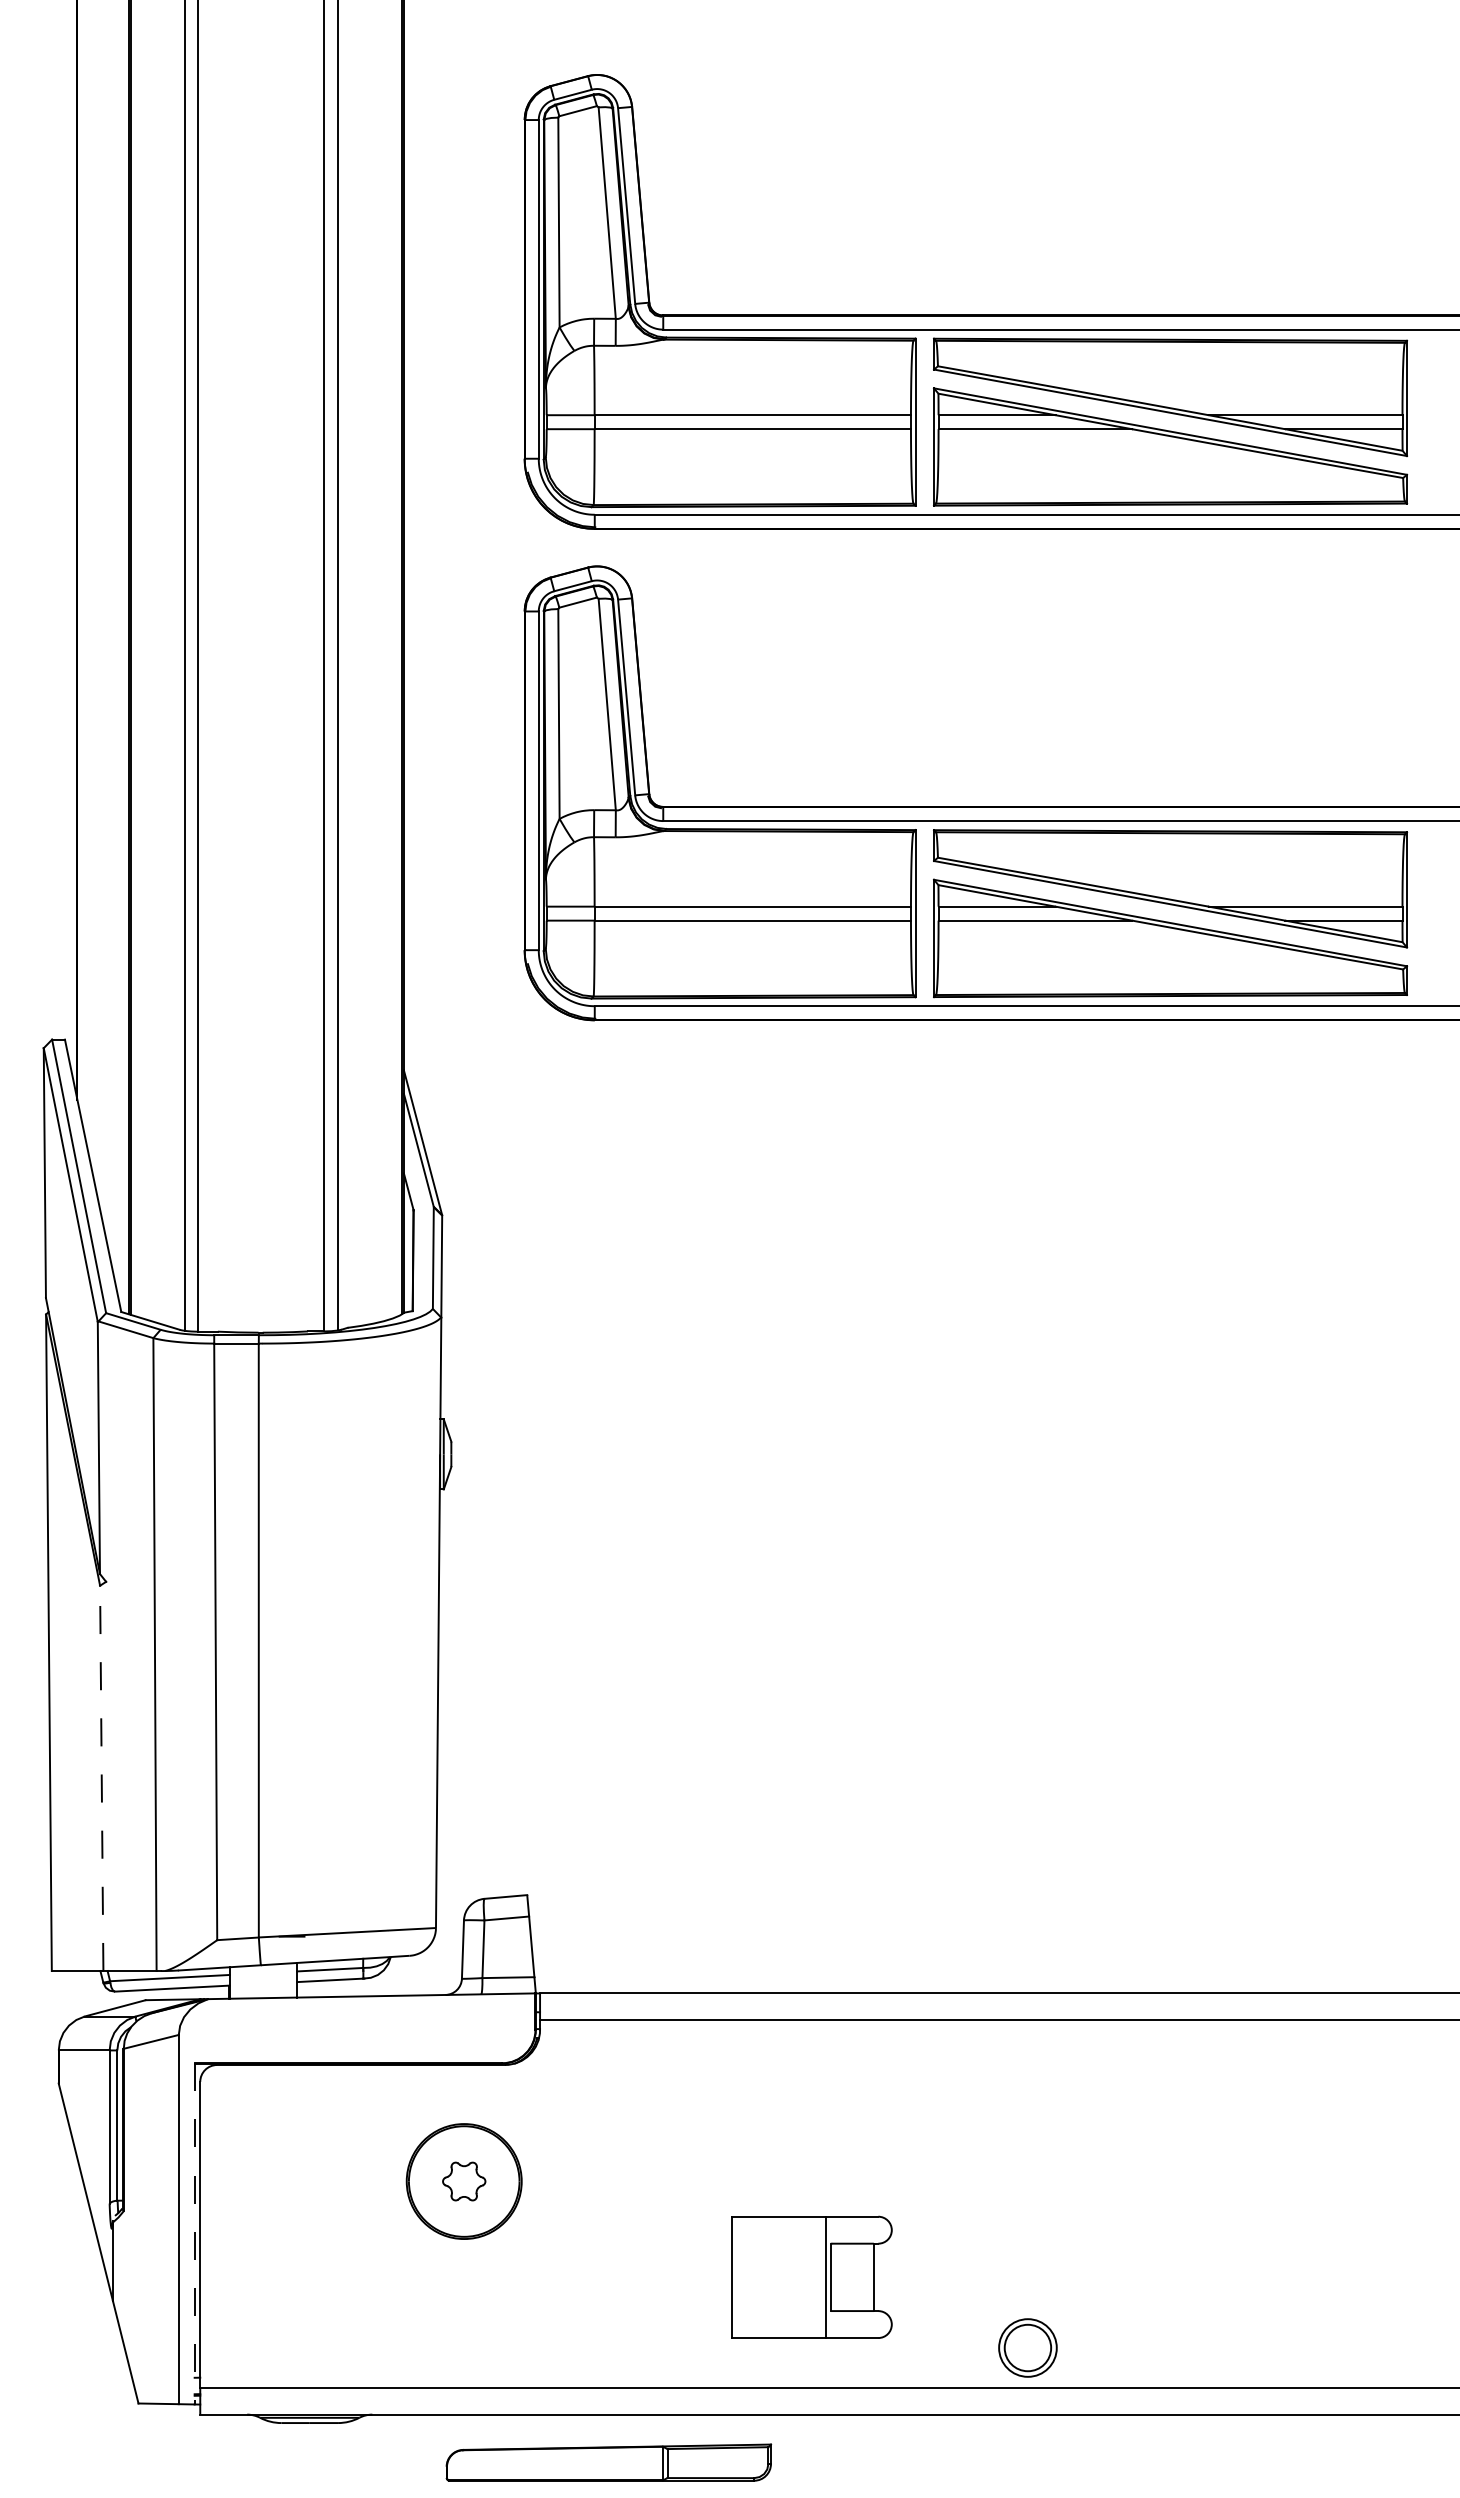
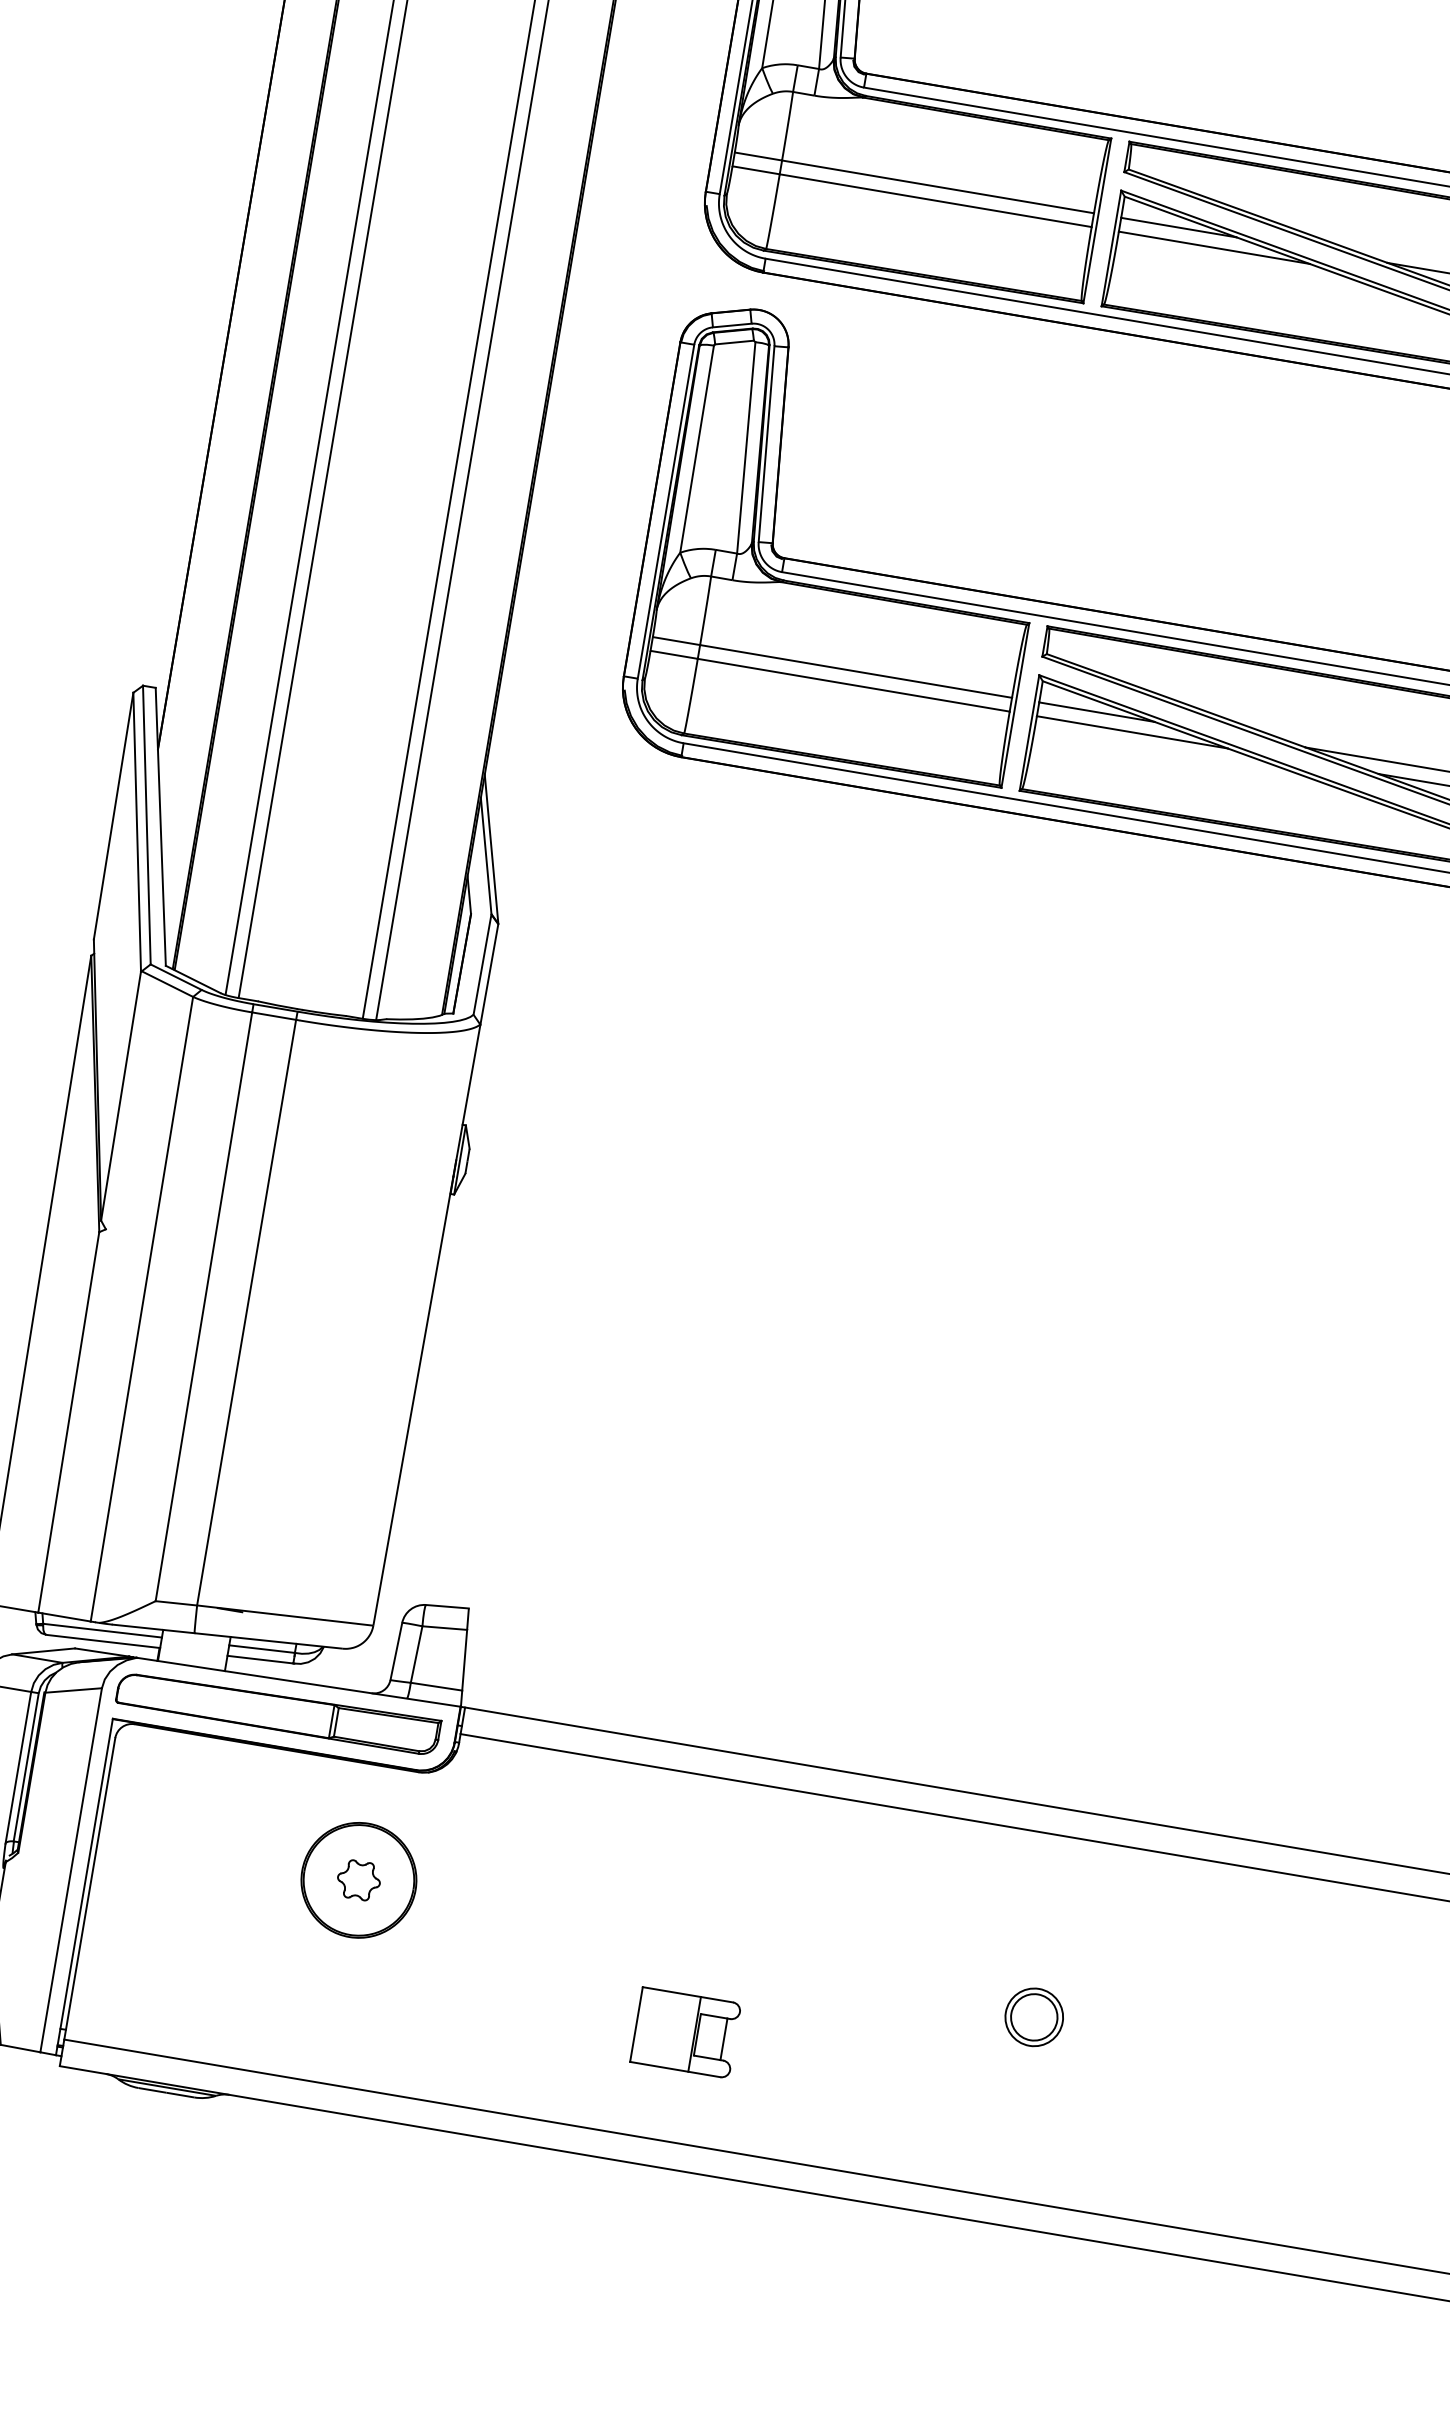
line: (101, 1778) -> (68, 1422), dashed -> solid
line: (194, 2233) -> (84, 1886), dashed -> solid
part: (811, 2277) -> (685, 2032), size x0.62
part: (1027, 2347) -> (1033, 2016), moved
part: (608, 2462) -> (278, 1711), moved

